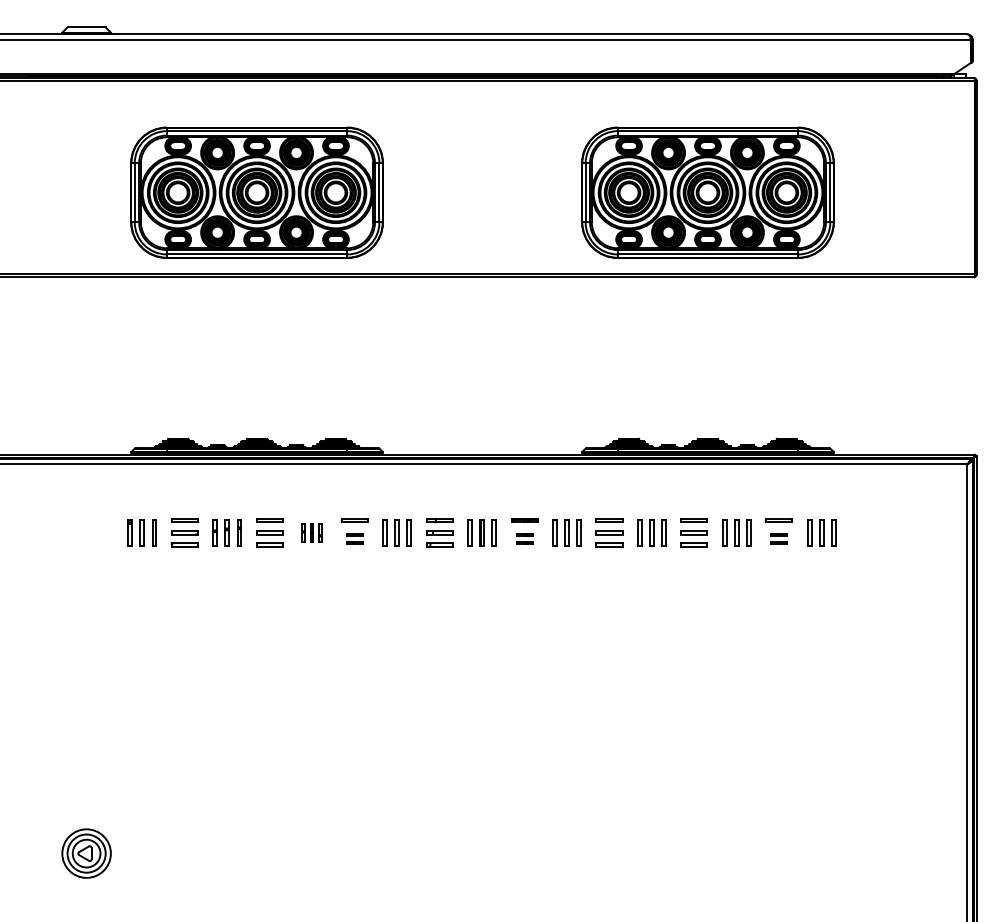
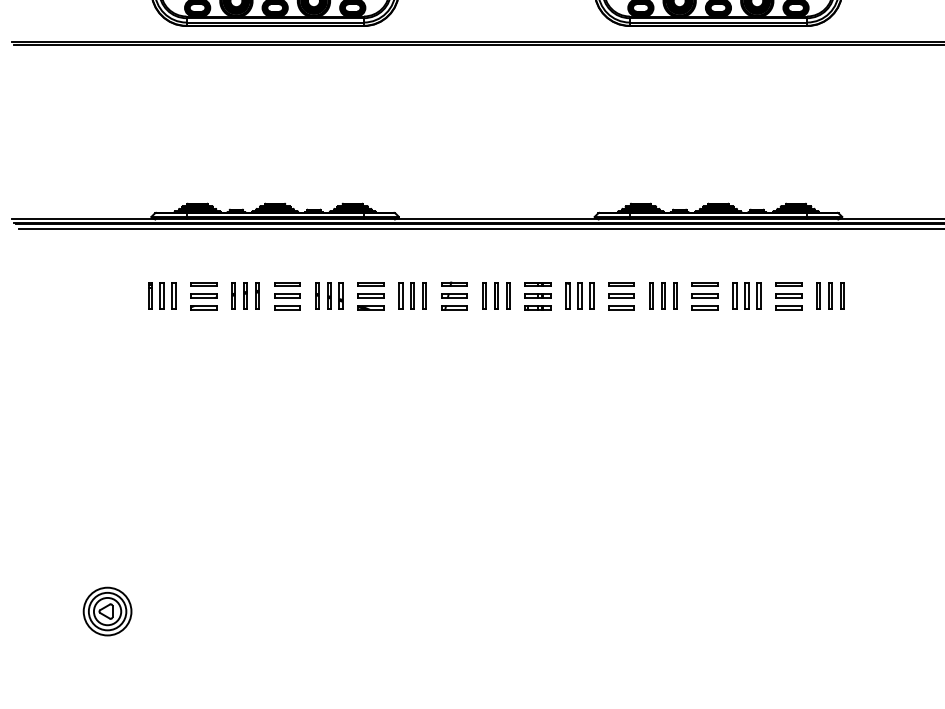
part: (311, 532) -> (328, 295), size x1.43
part: (354, 538) -> (370, 301), size x1.67
part: (524, 538) -> (538, 301), size x1.67
part: (778, 538) -> (787, 301), size x1.67

